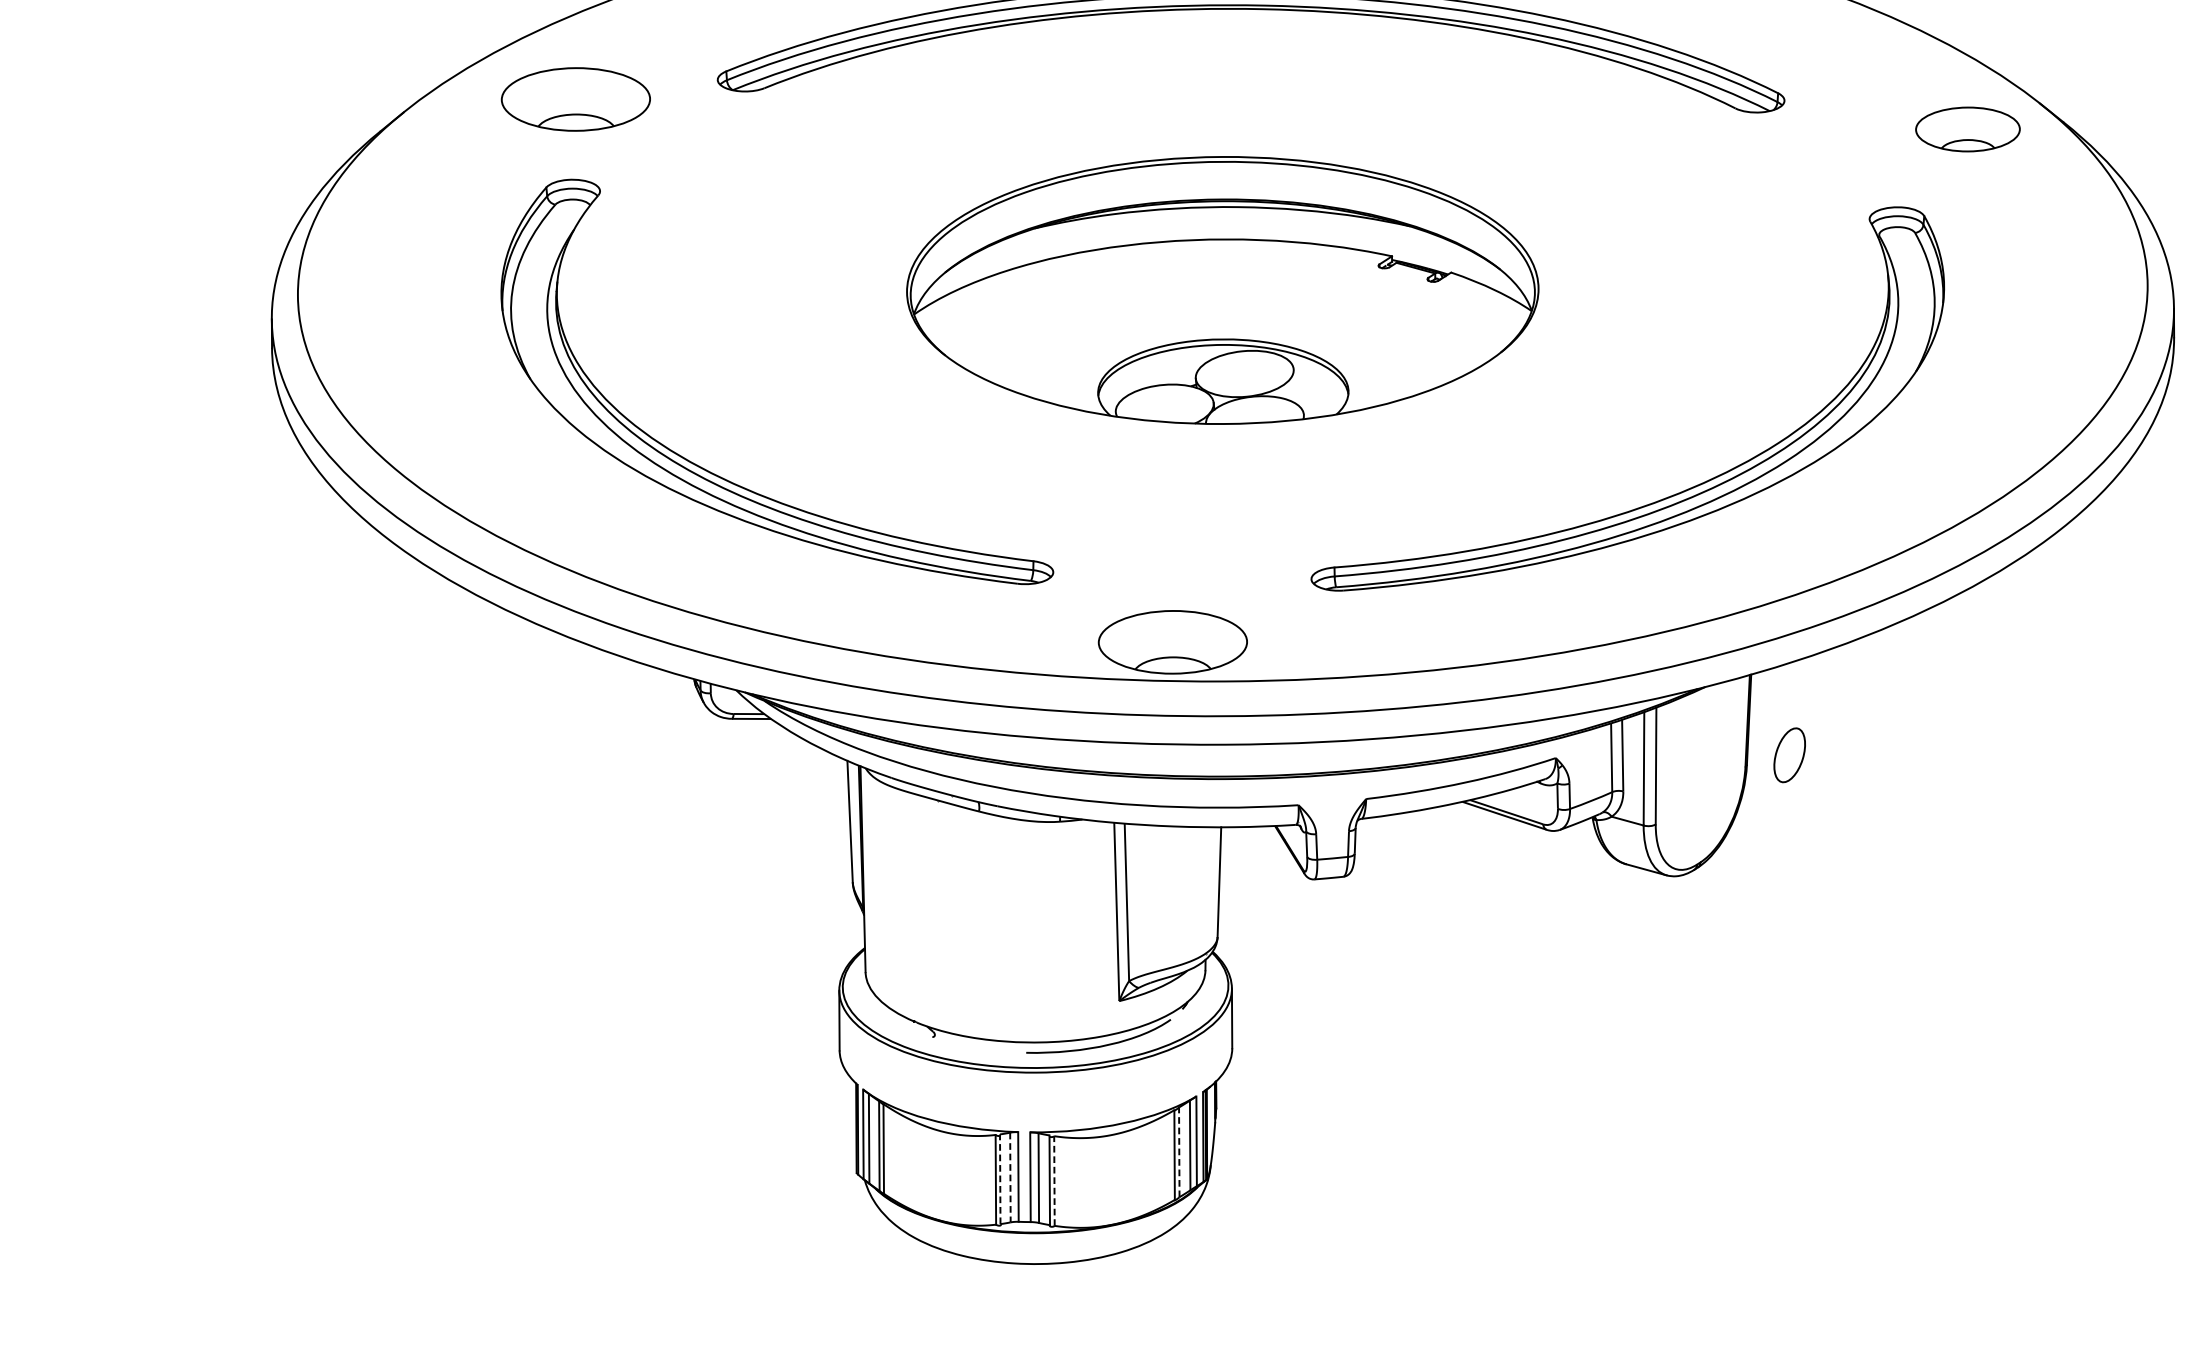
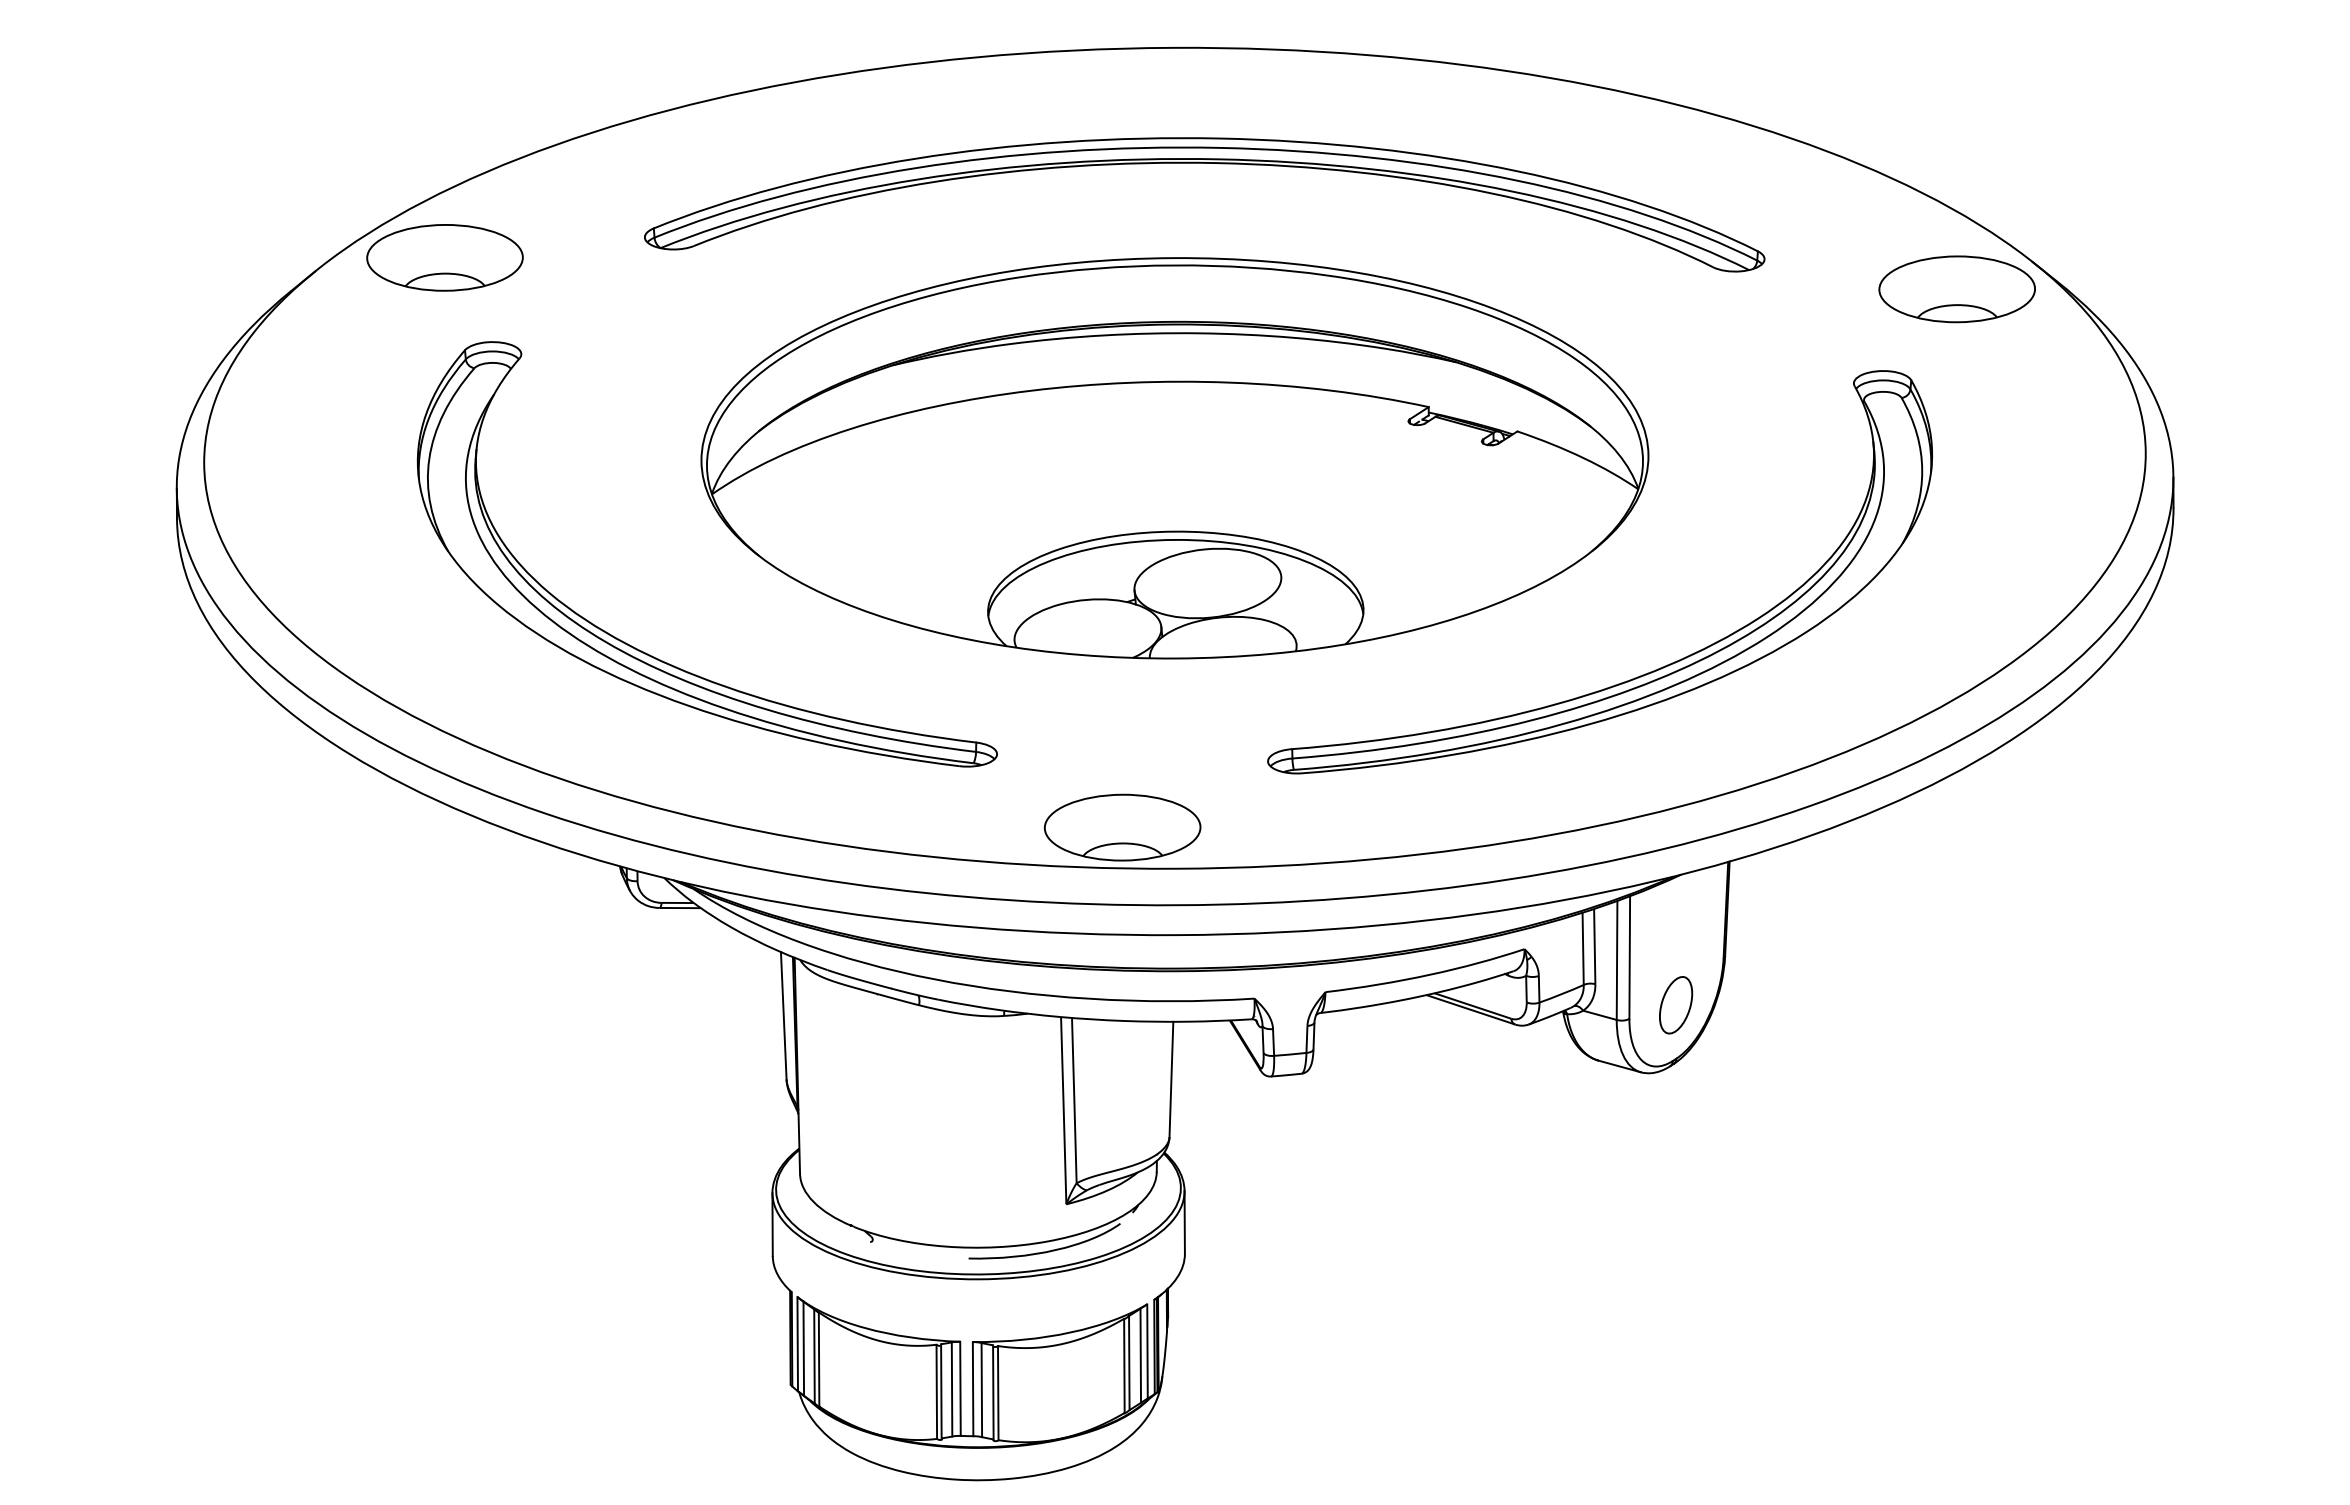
part: (575, 99) -> (444, 257), moved
part: (1967, 129) -> (1956, 289), size x1.43
part: (1222, 290) -> (1174, 458), size x1.43
part: (1790, 755) -> (1676, 1005), moved
line: (1179, 1151) -> (1129, 1362), dashed -> solid
line: (1010, 1177) -> (952, 1389), dashed -> solid
line: (1000, 1178) -> (941, 1390), dashed -> solid
line: (1054, 1180) -> (998, 1392), dashed -> solid

